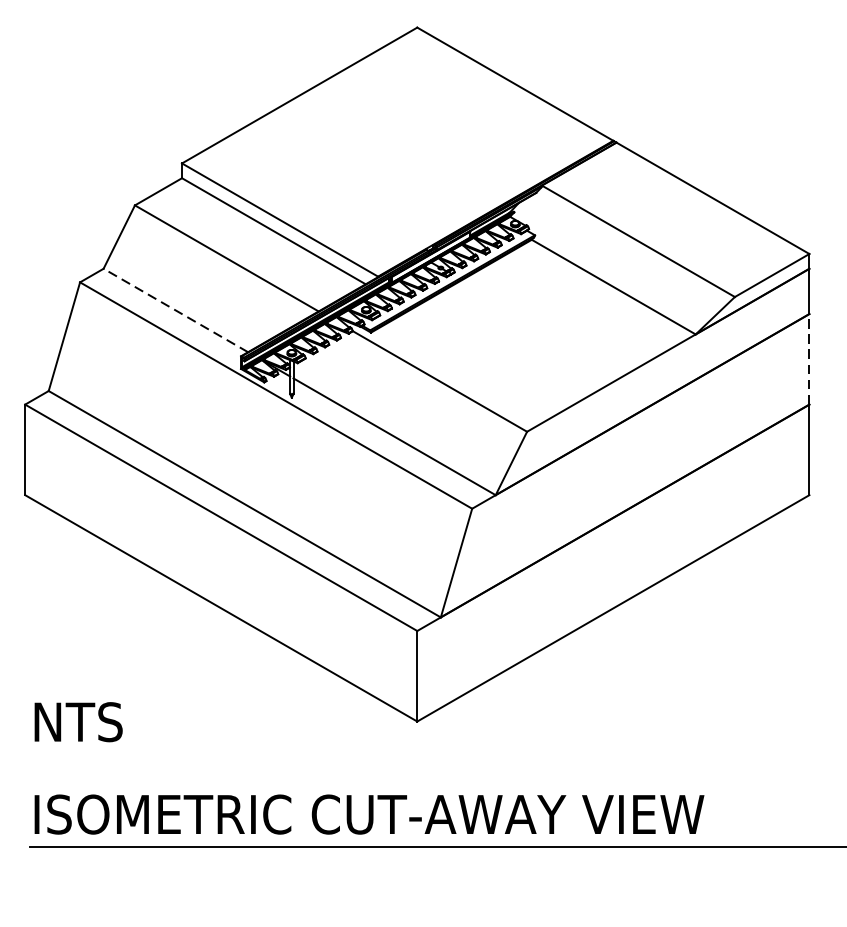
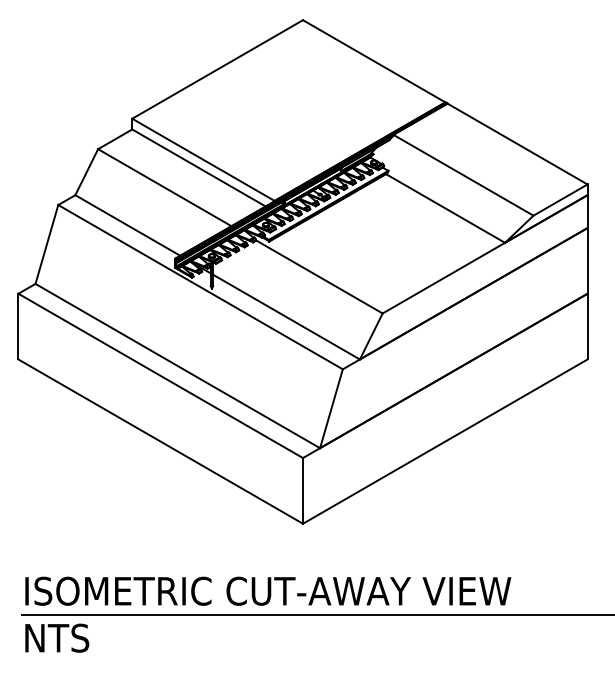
line: (175, 310) -> (127, 225), dashed -> solid
line: (809, 358) -> (587, 260), dashed -> solid
text: (79, 721) -> (57, 637), moved

